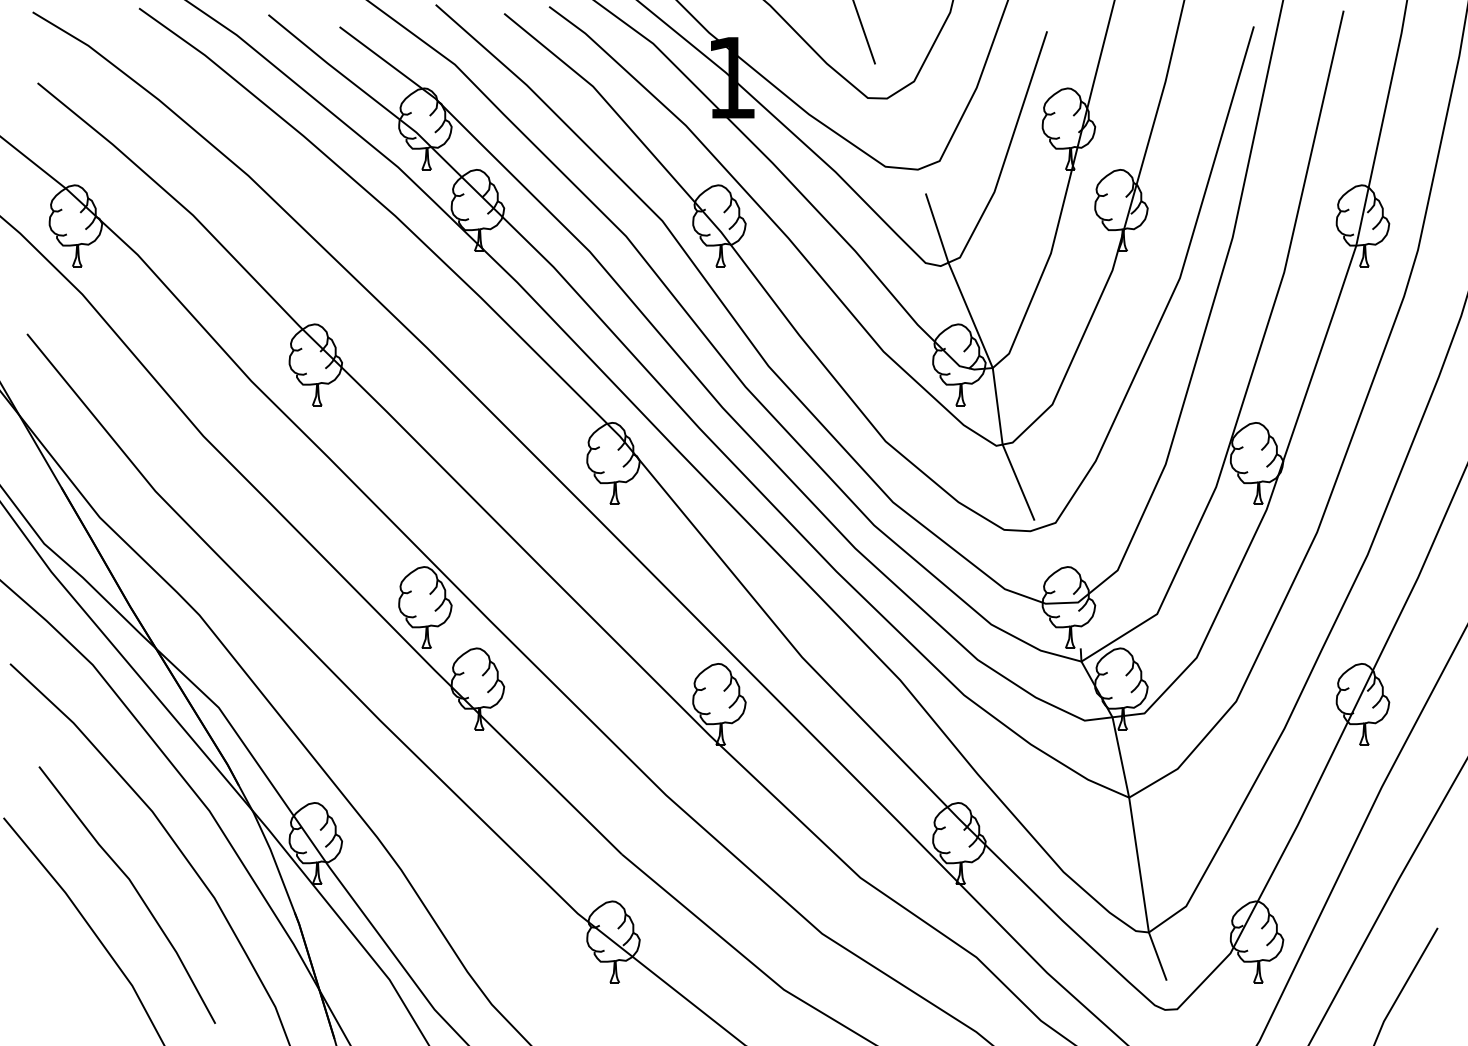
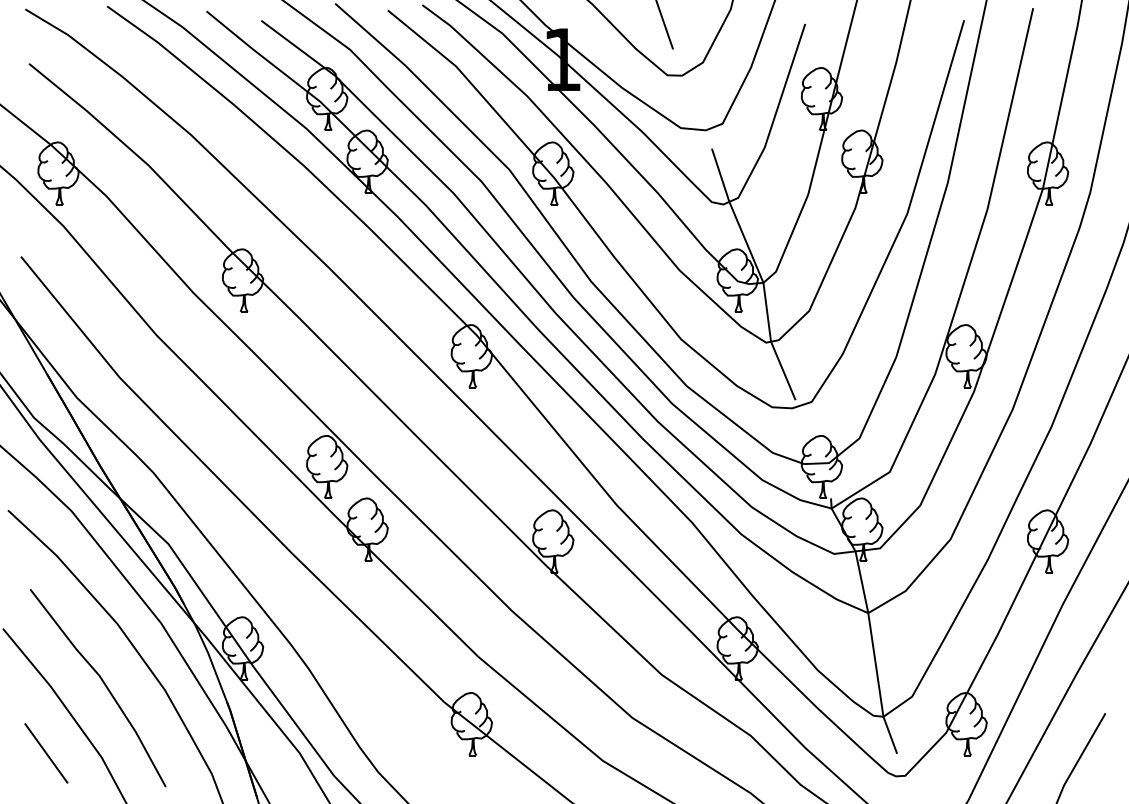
line: (59, 979) -> (45, 752), added

